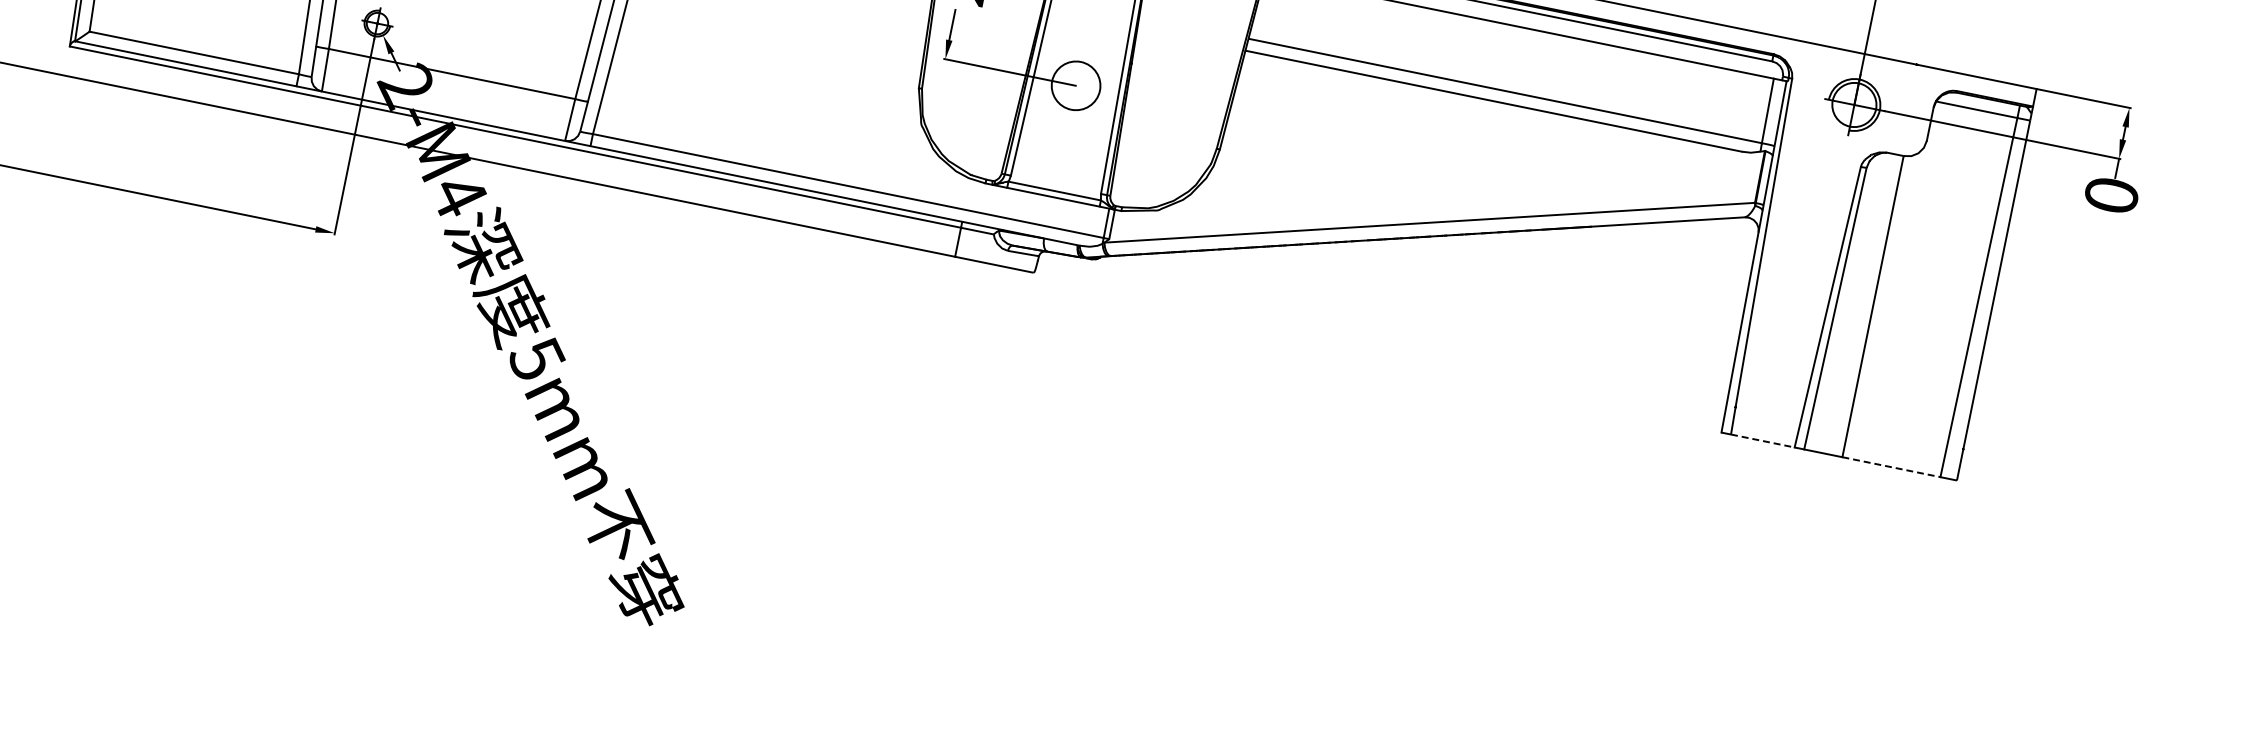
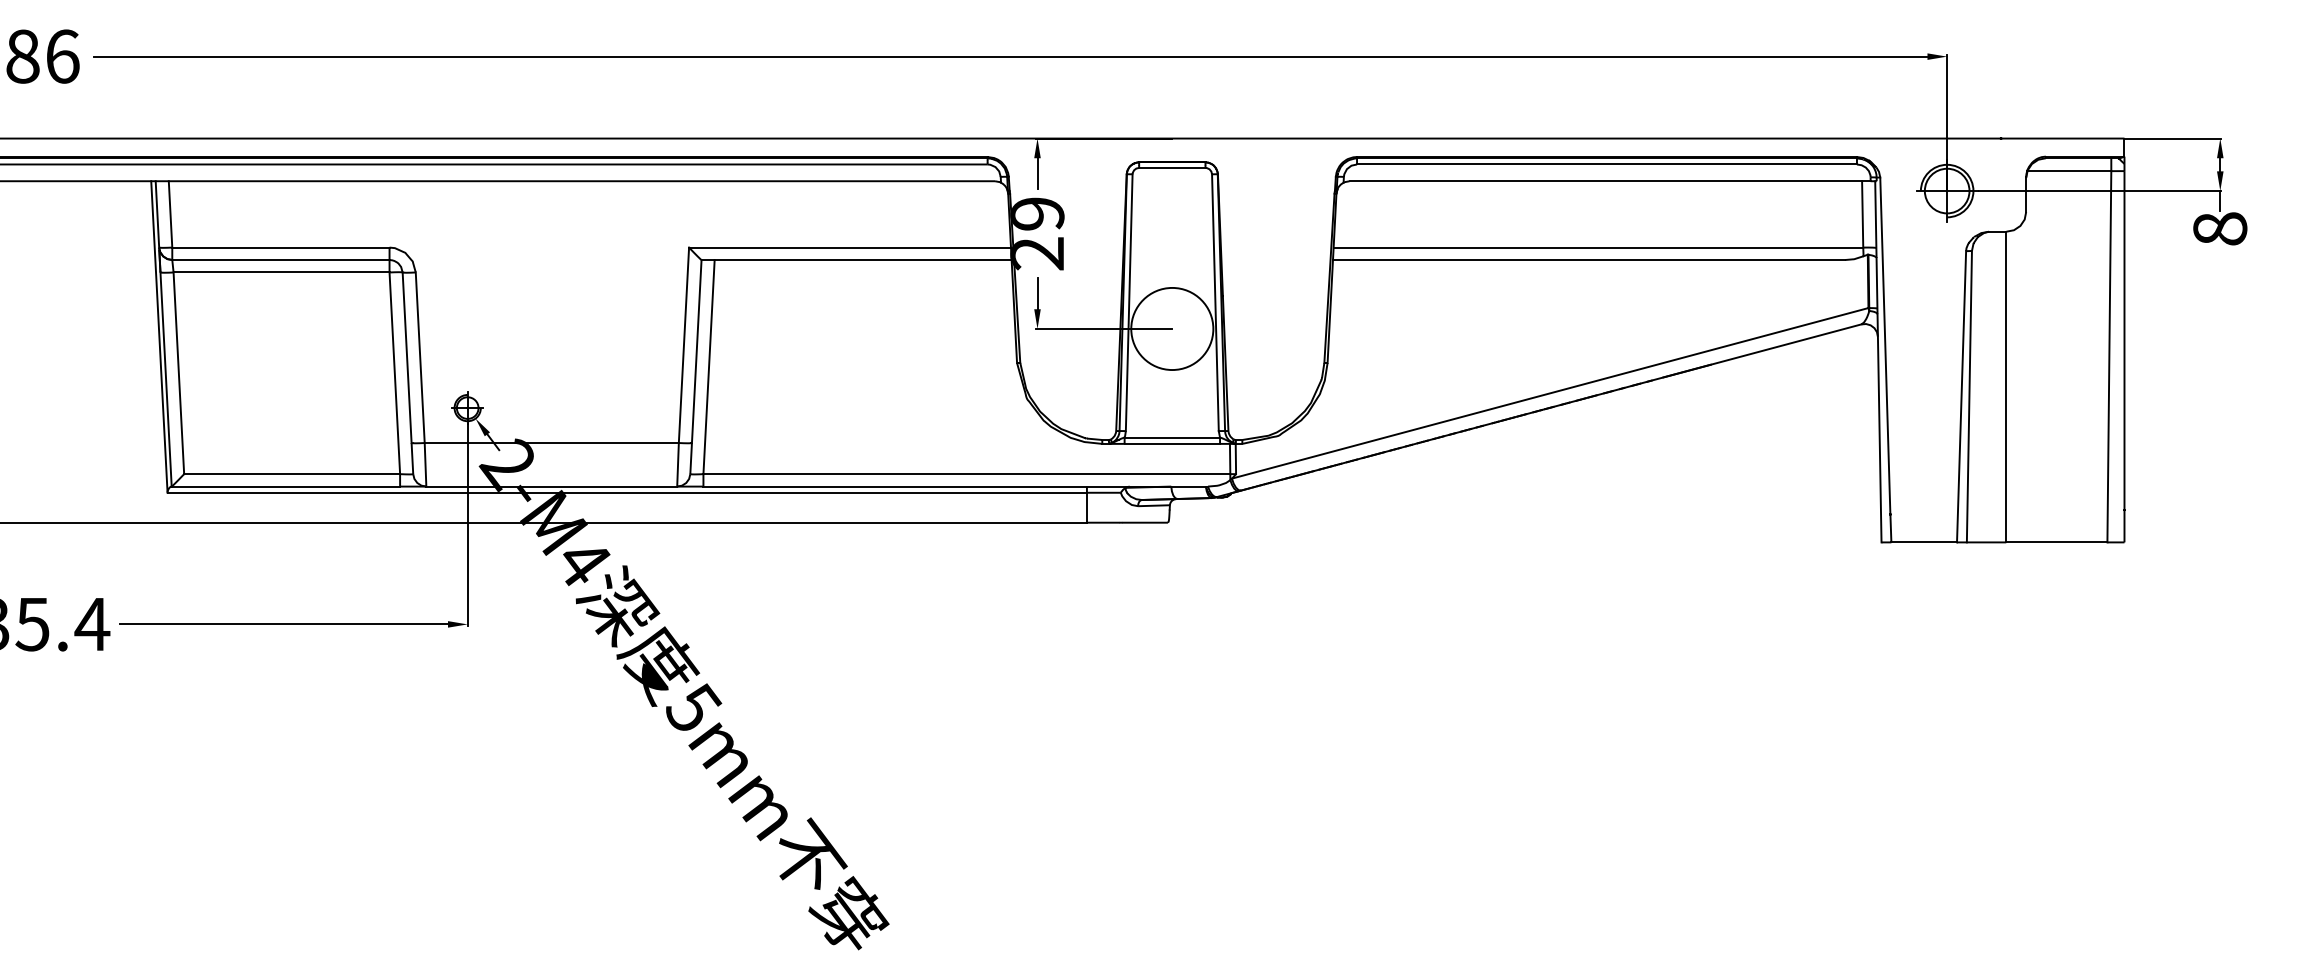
circle: (1076, 85) -> (1172, 328), size x1.67
text: (2111, 195) -> (2220, 228), 0 -> 8
line: (1763, 441) -> (1924, 542), dashed -> solid
line: (1891, 467) -> (2056, 542), dashed -> solid

